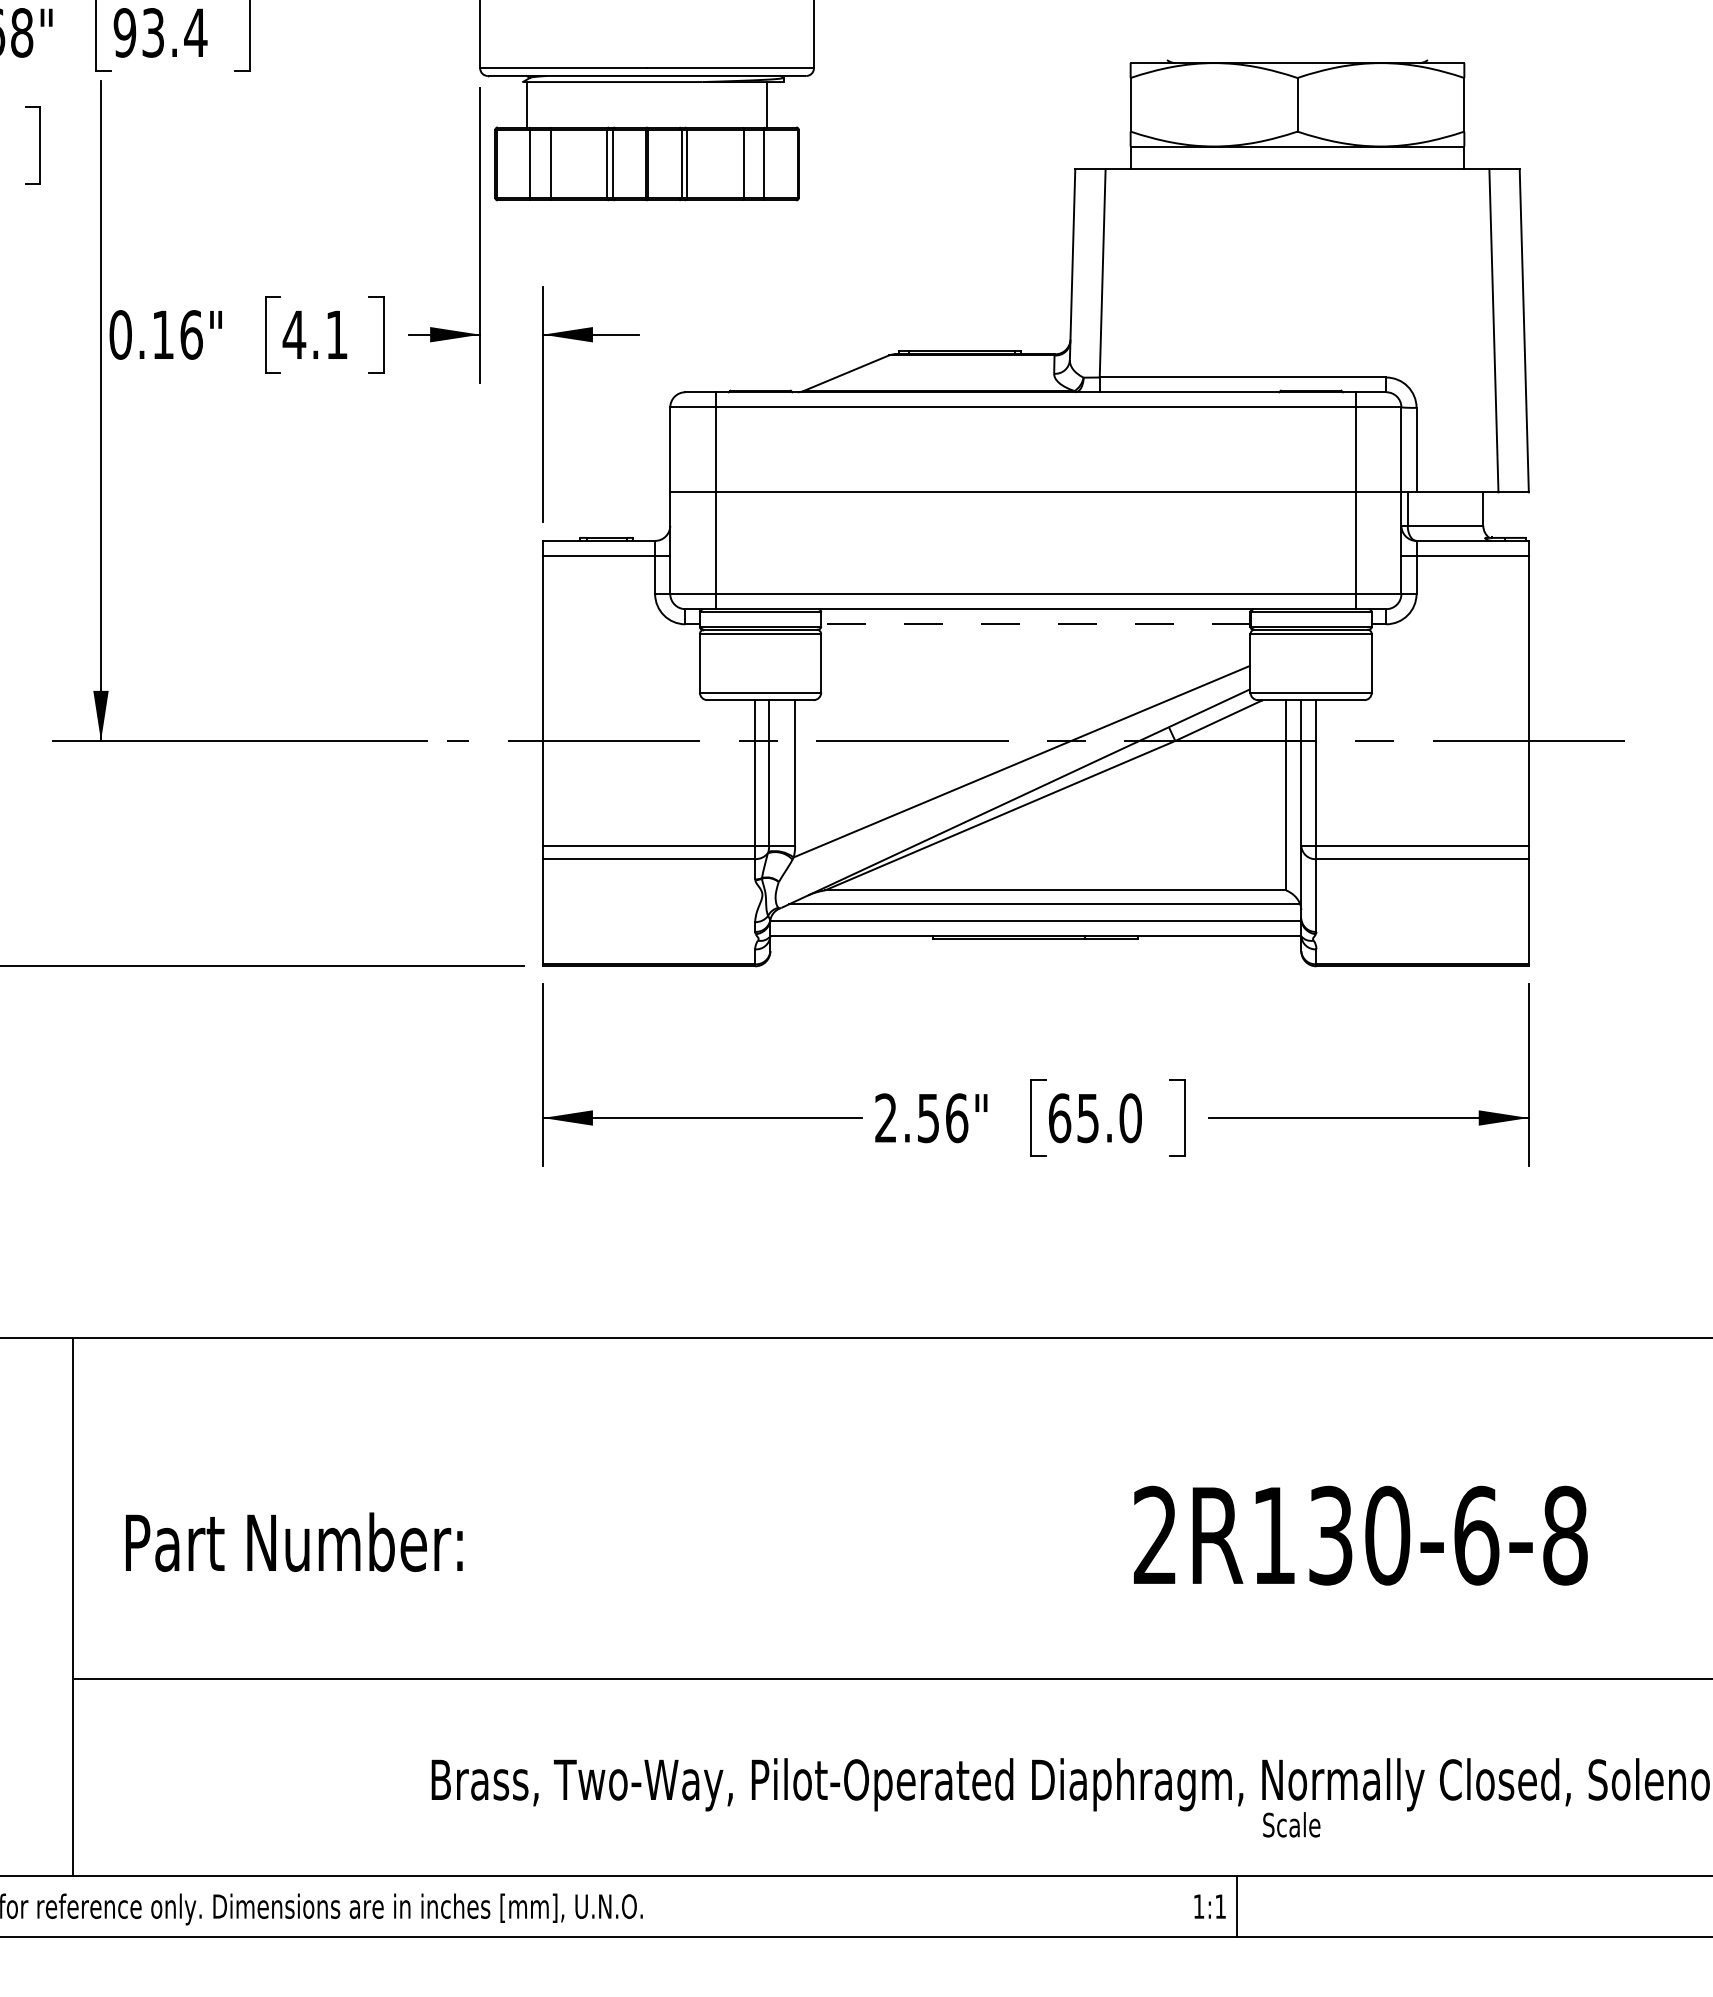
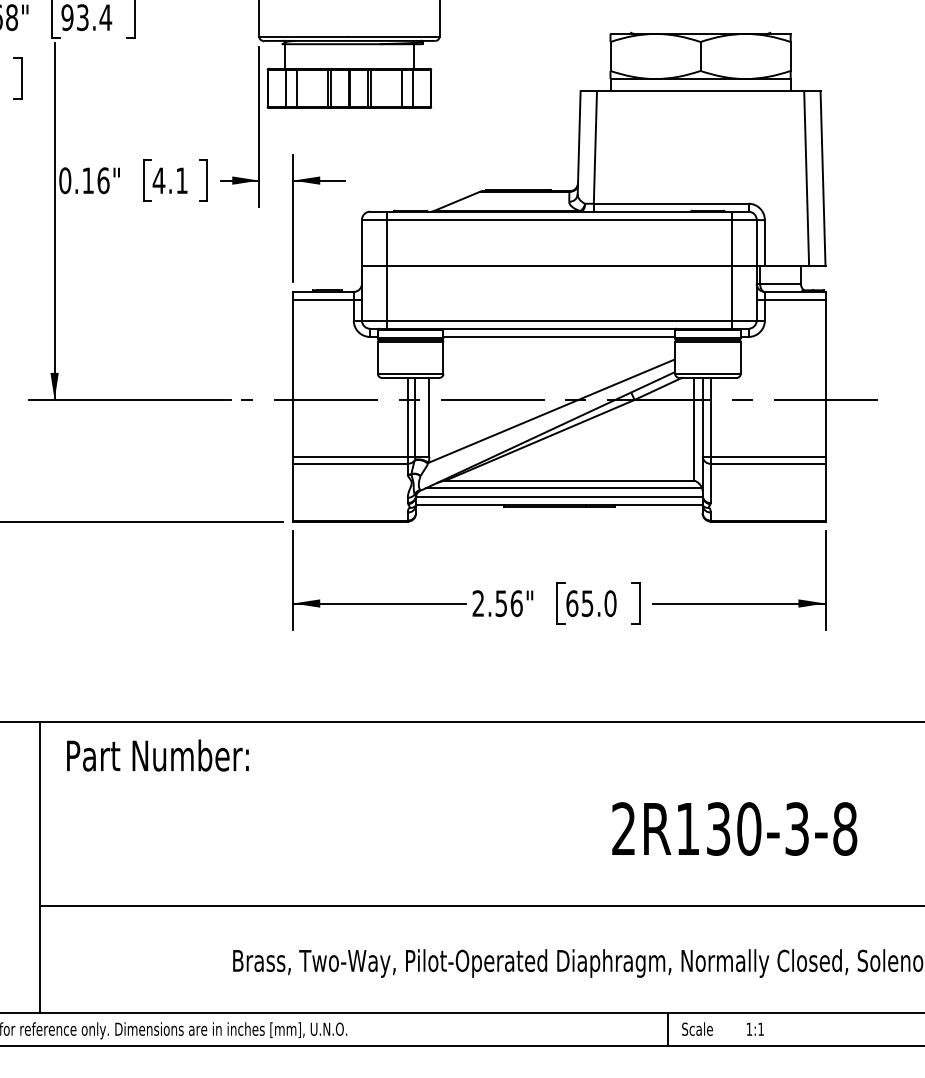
line: (1036, 623) -> (559, 336), dashed -> solid
text: (1476, 1534) -> (797, 828), 2R130-6-8 -> 2R130-3-8
text: (293, 1542) -> (157, 755), moved
text: (1291, 1823) -> (697, 1028), moved
text: (1210, 1905) -> (755, 1028), moved

